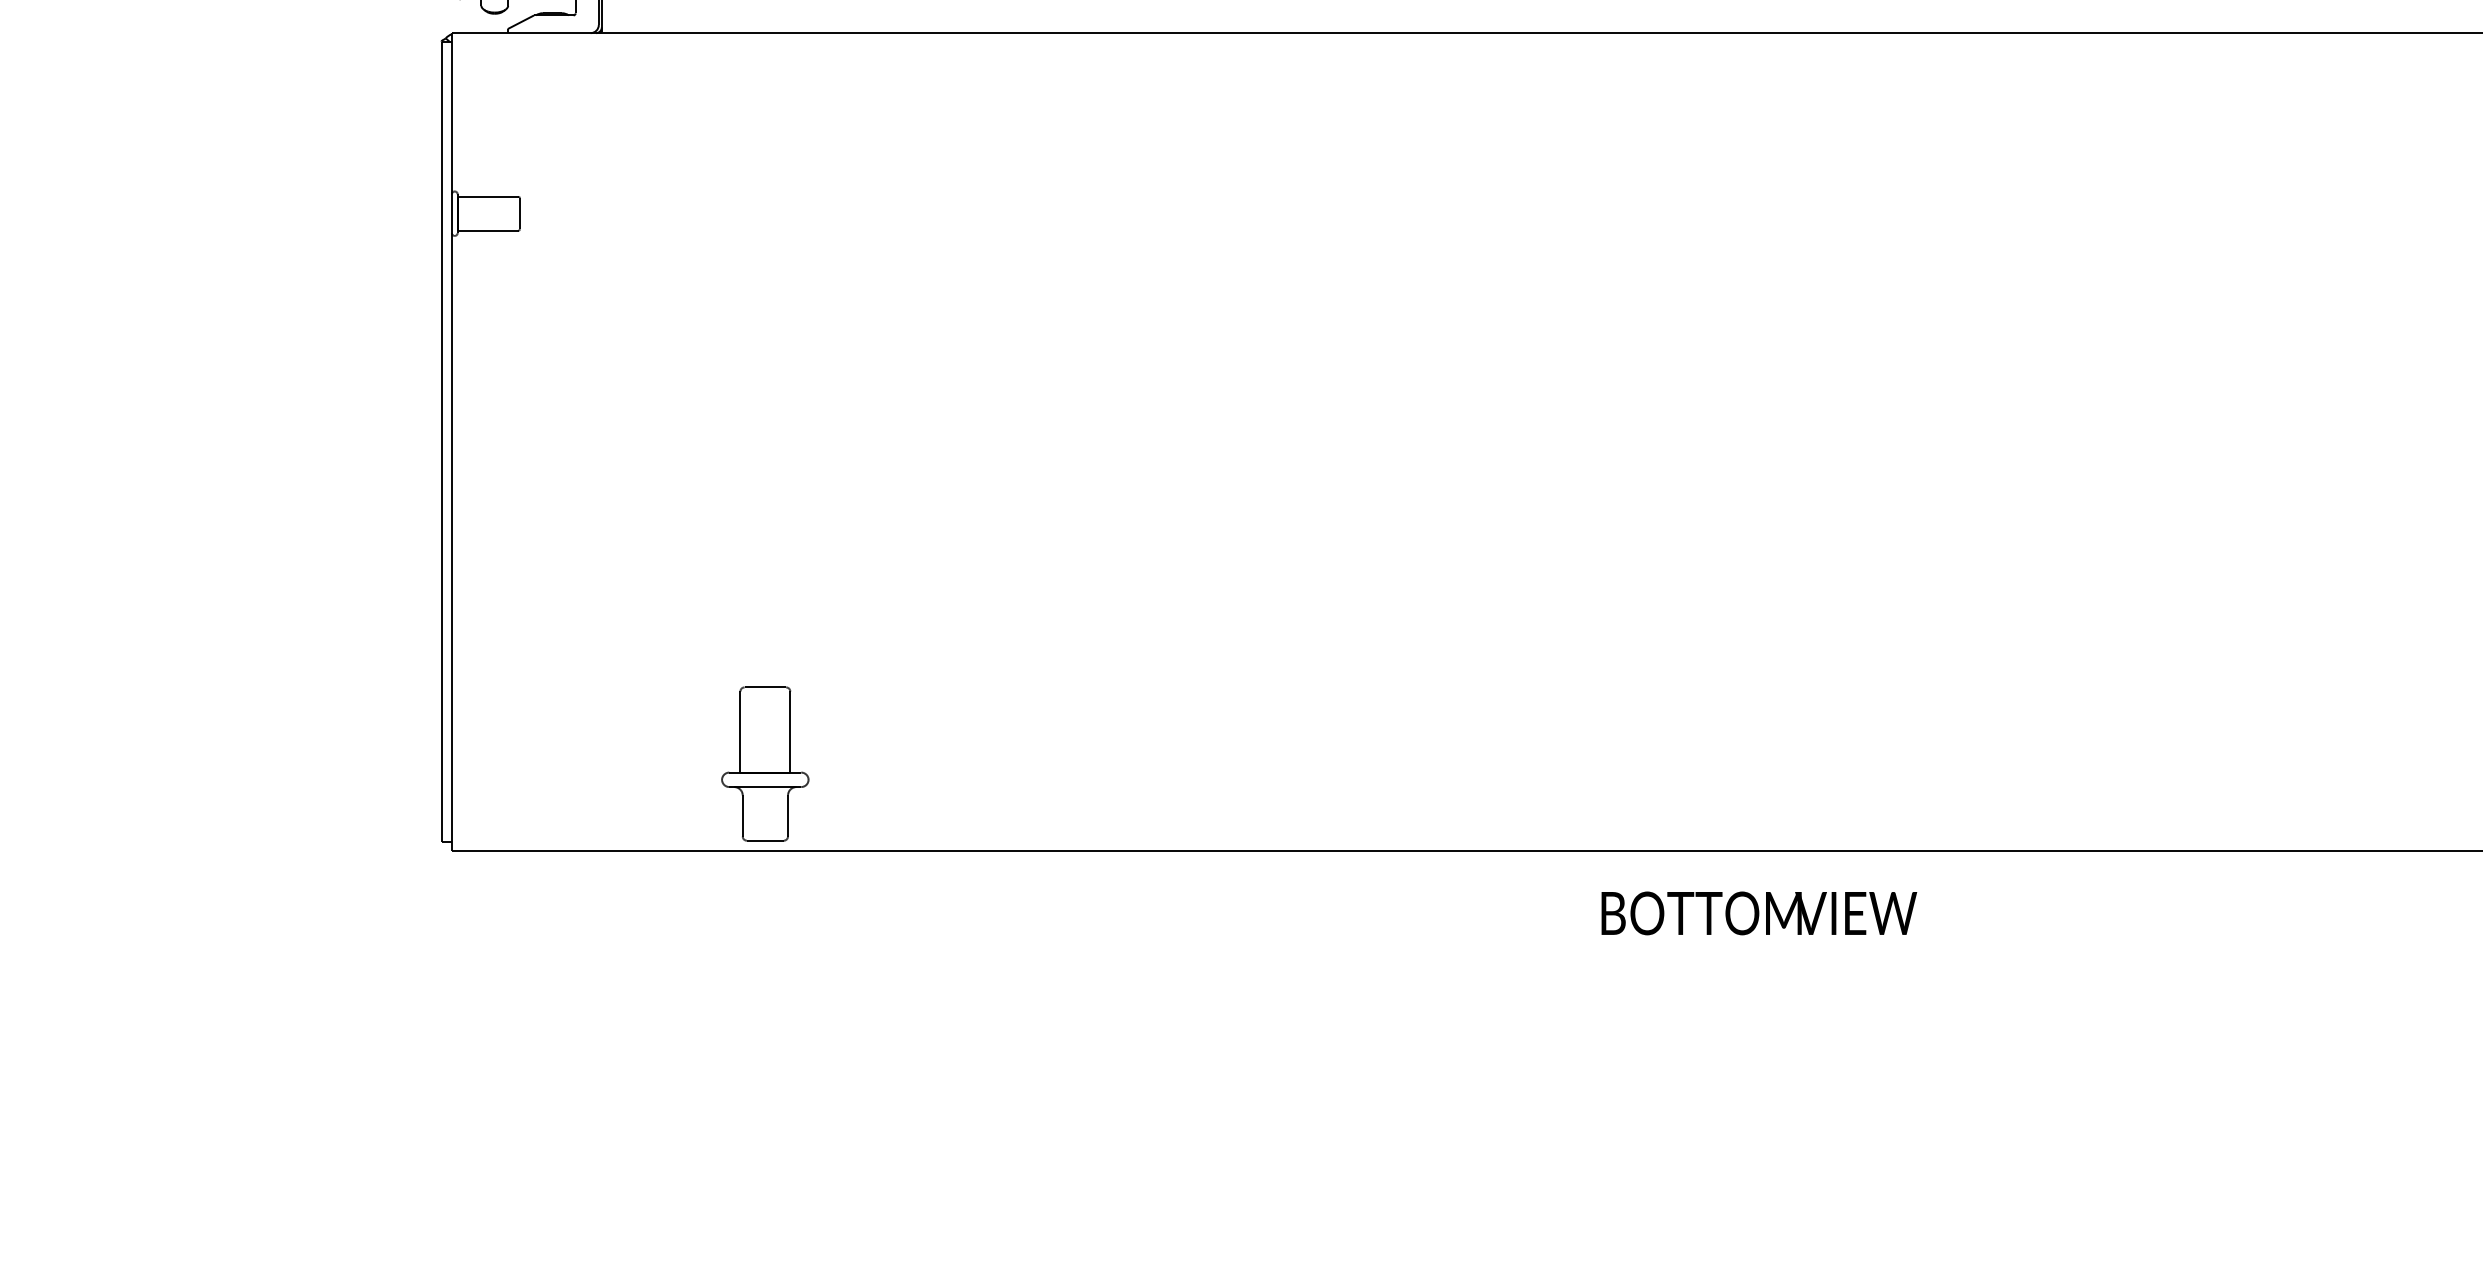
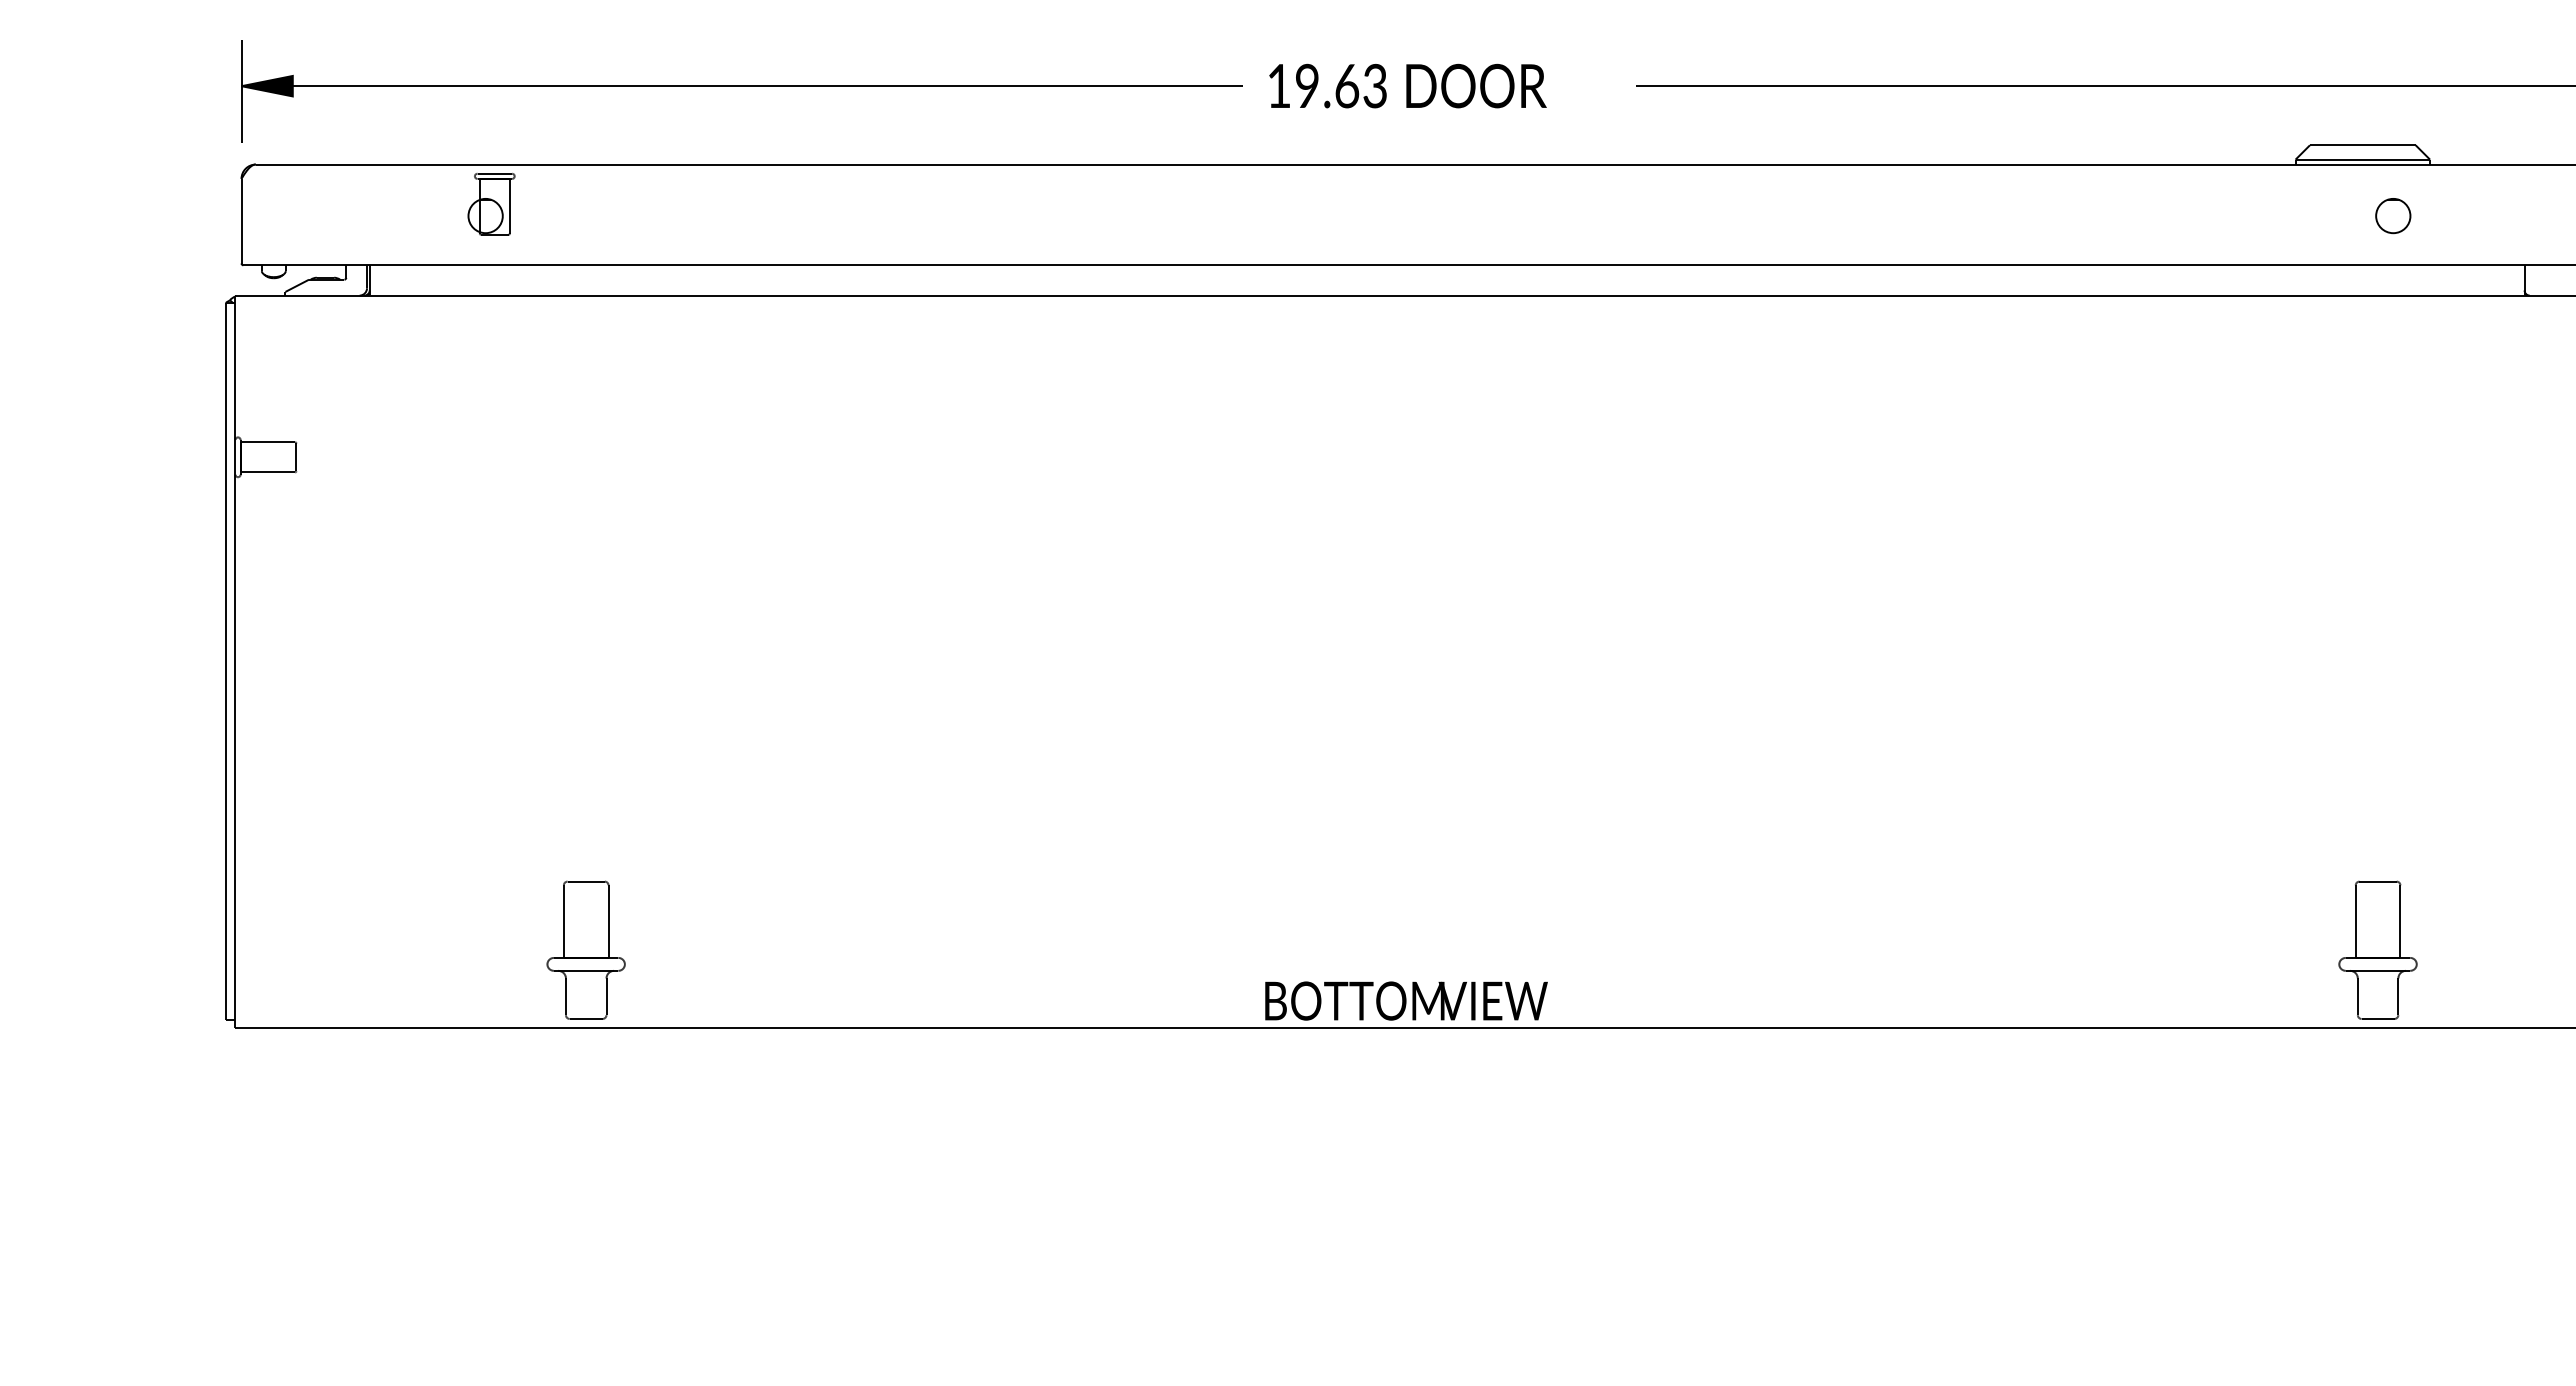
part: (764, 763) -> (585, 949), moved
text: (1759, 912) -> (1406, 1000), moved

